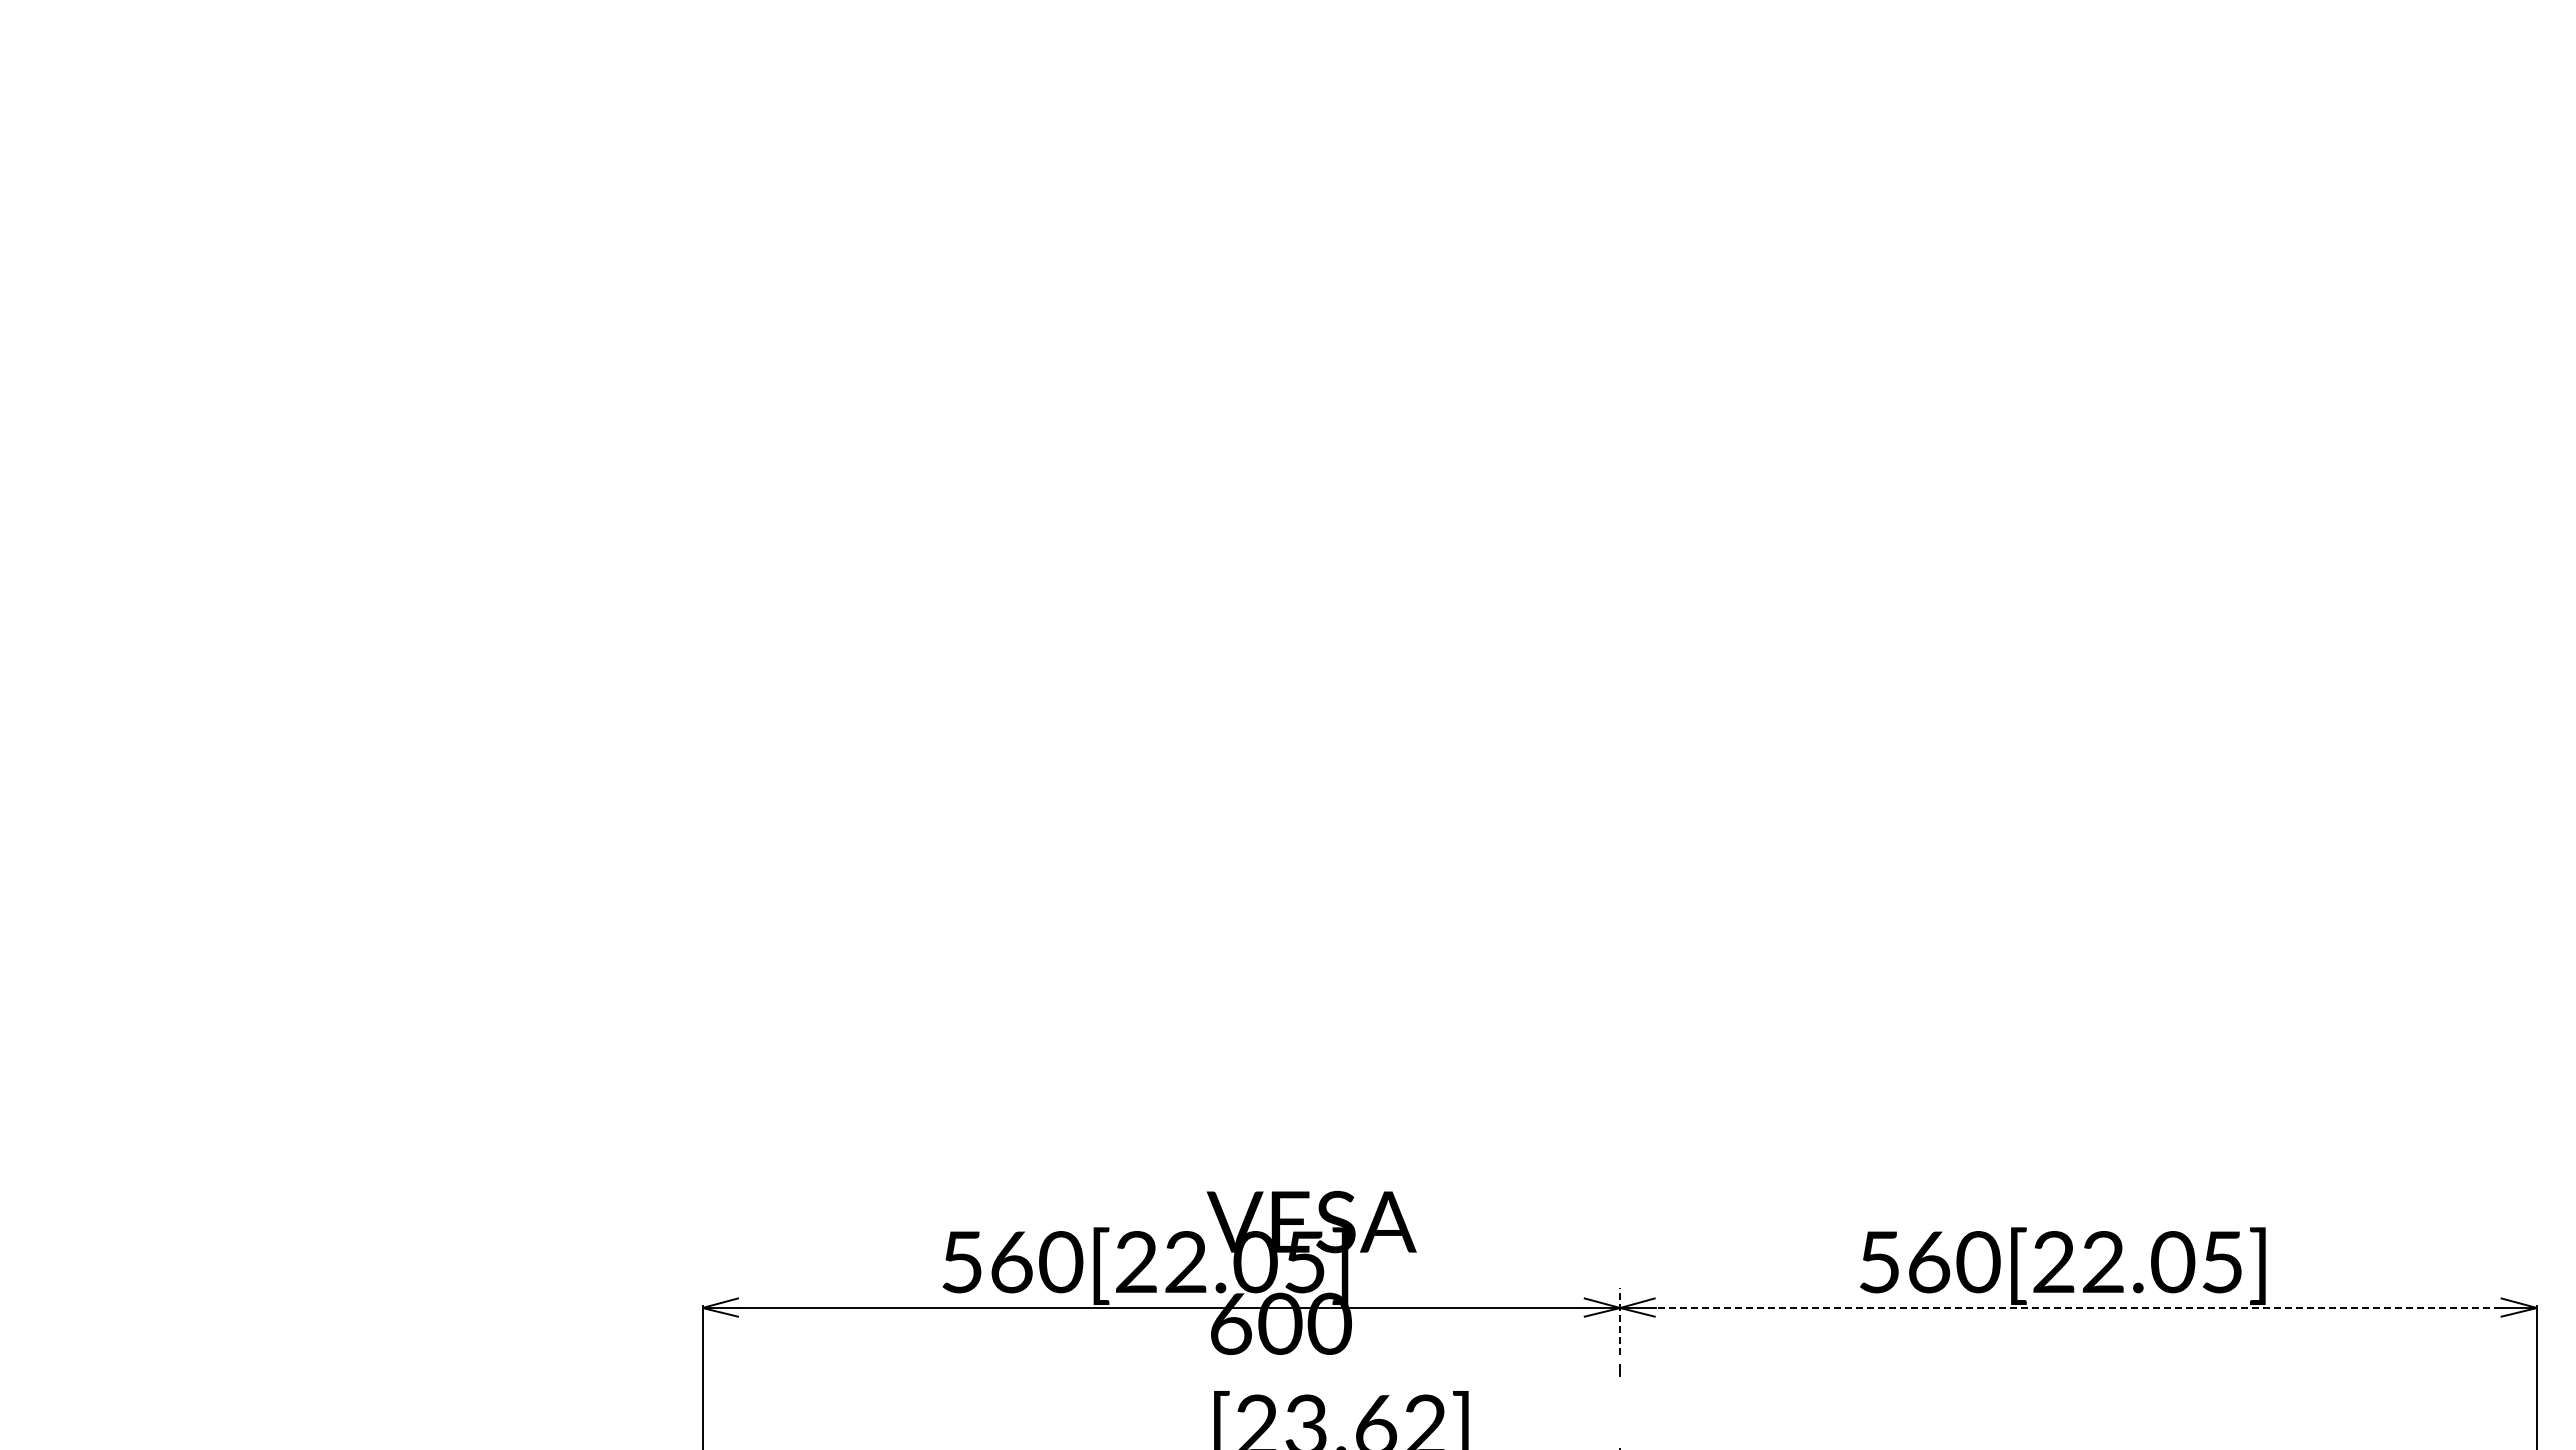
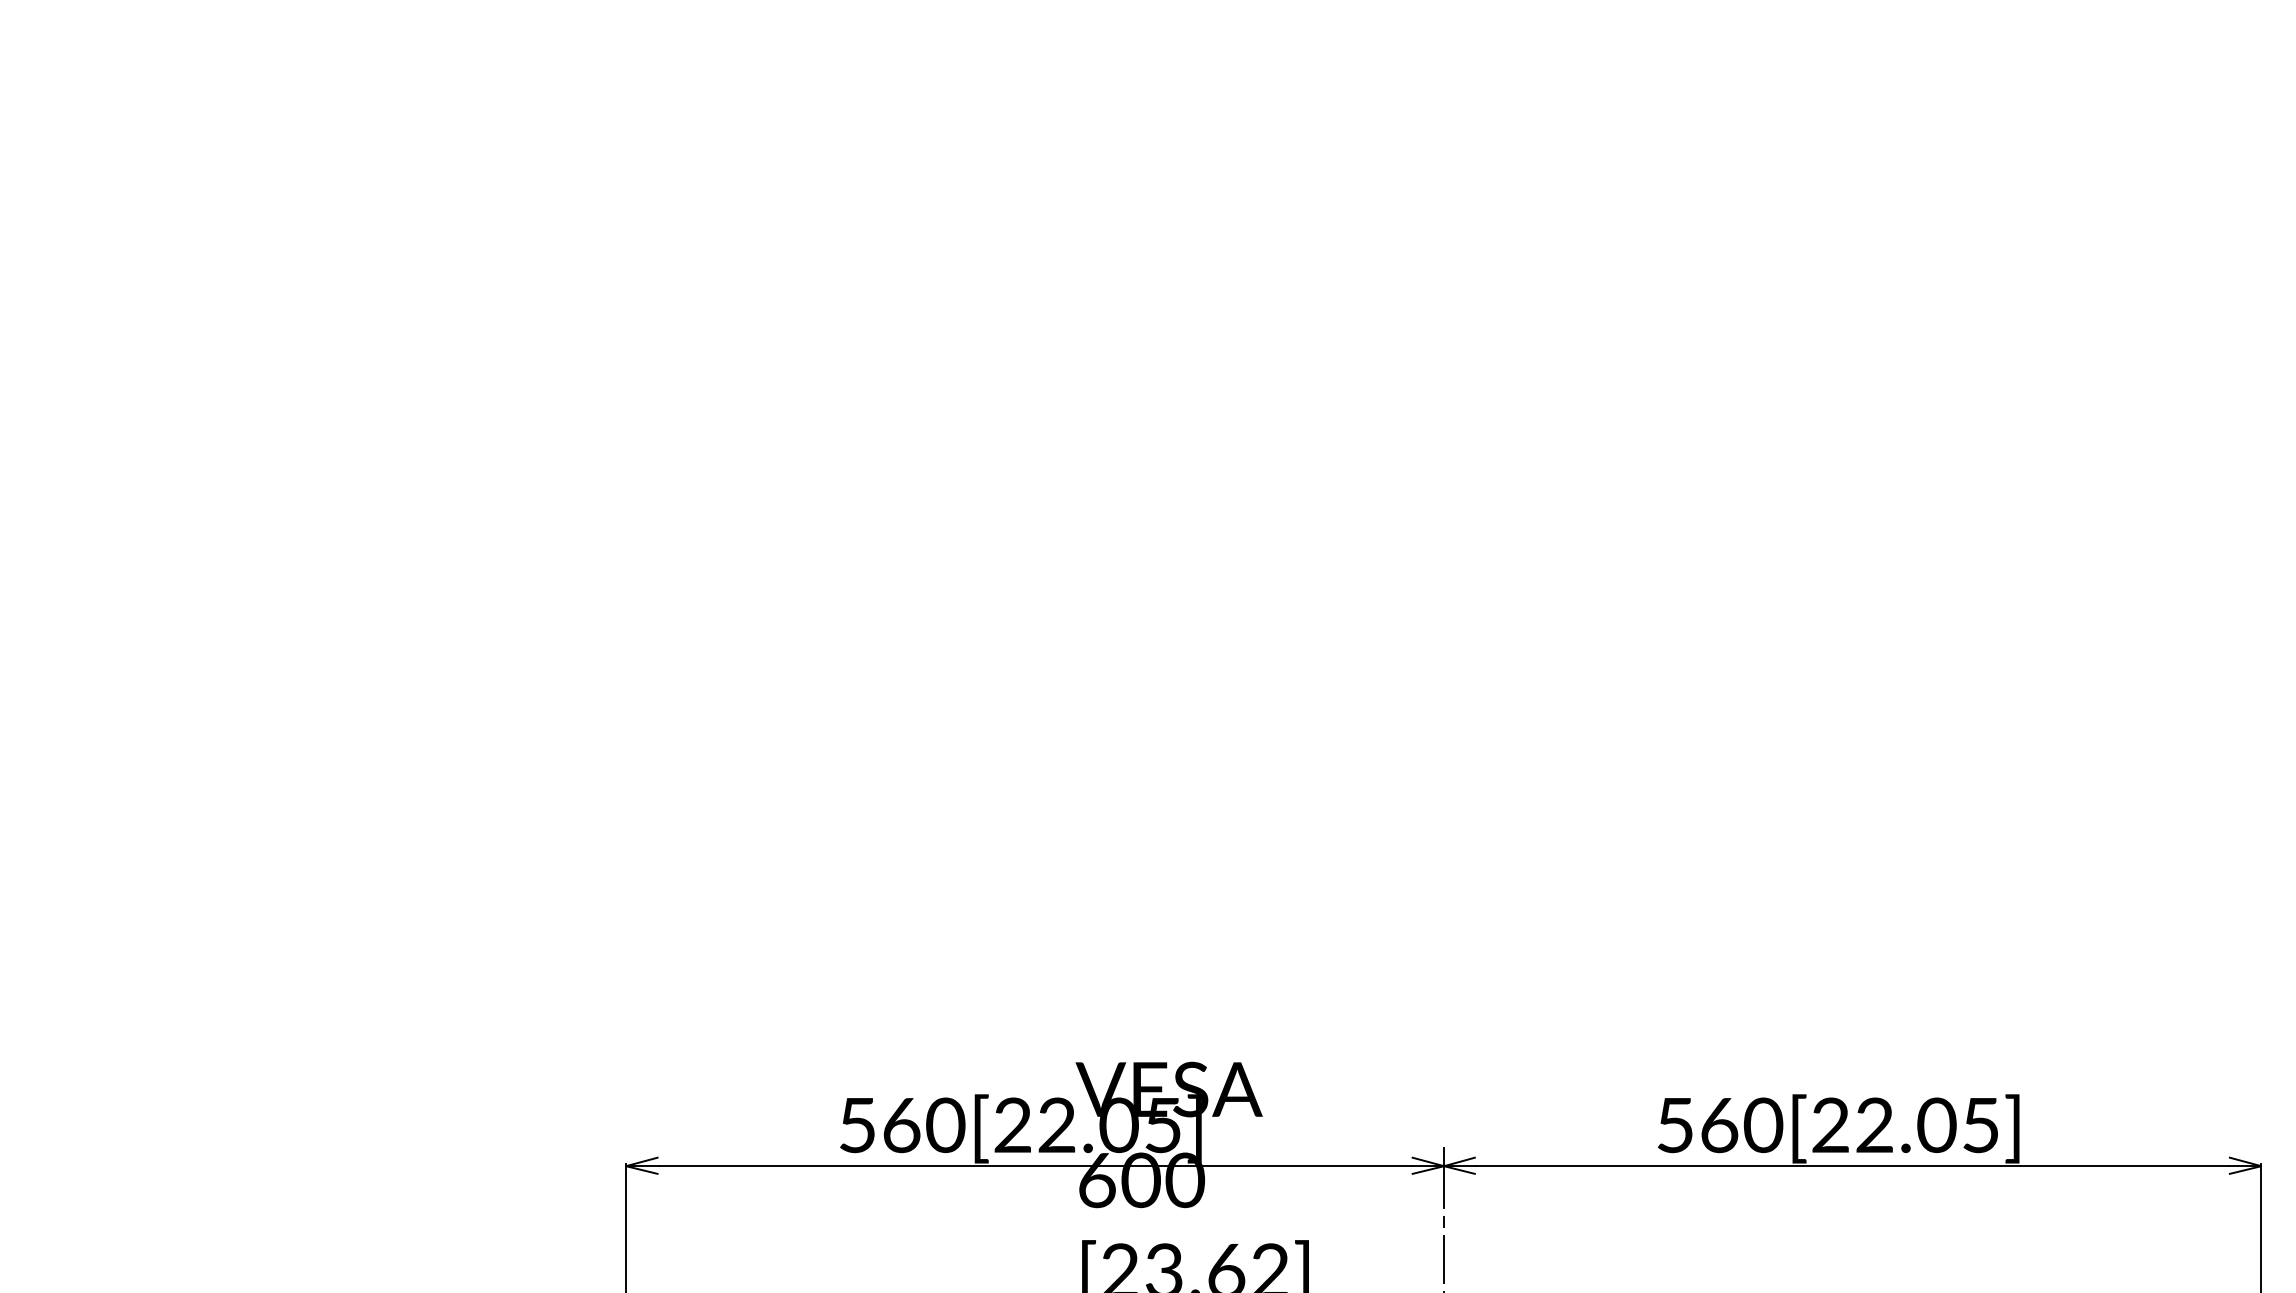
line: (2077, 1308) -> (1851, 1166), dashed -> solid
line: (1620, 1321) -> (1444, 1178), dashed -> solid
line: (1619, 1412) -> (1443, 1259), added

